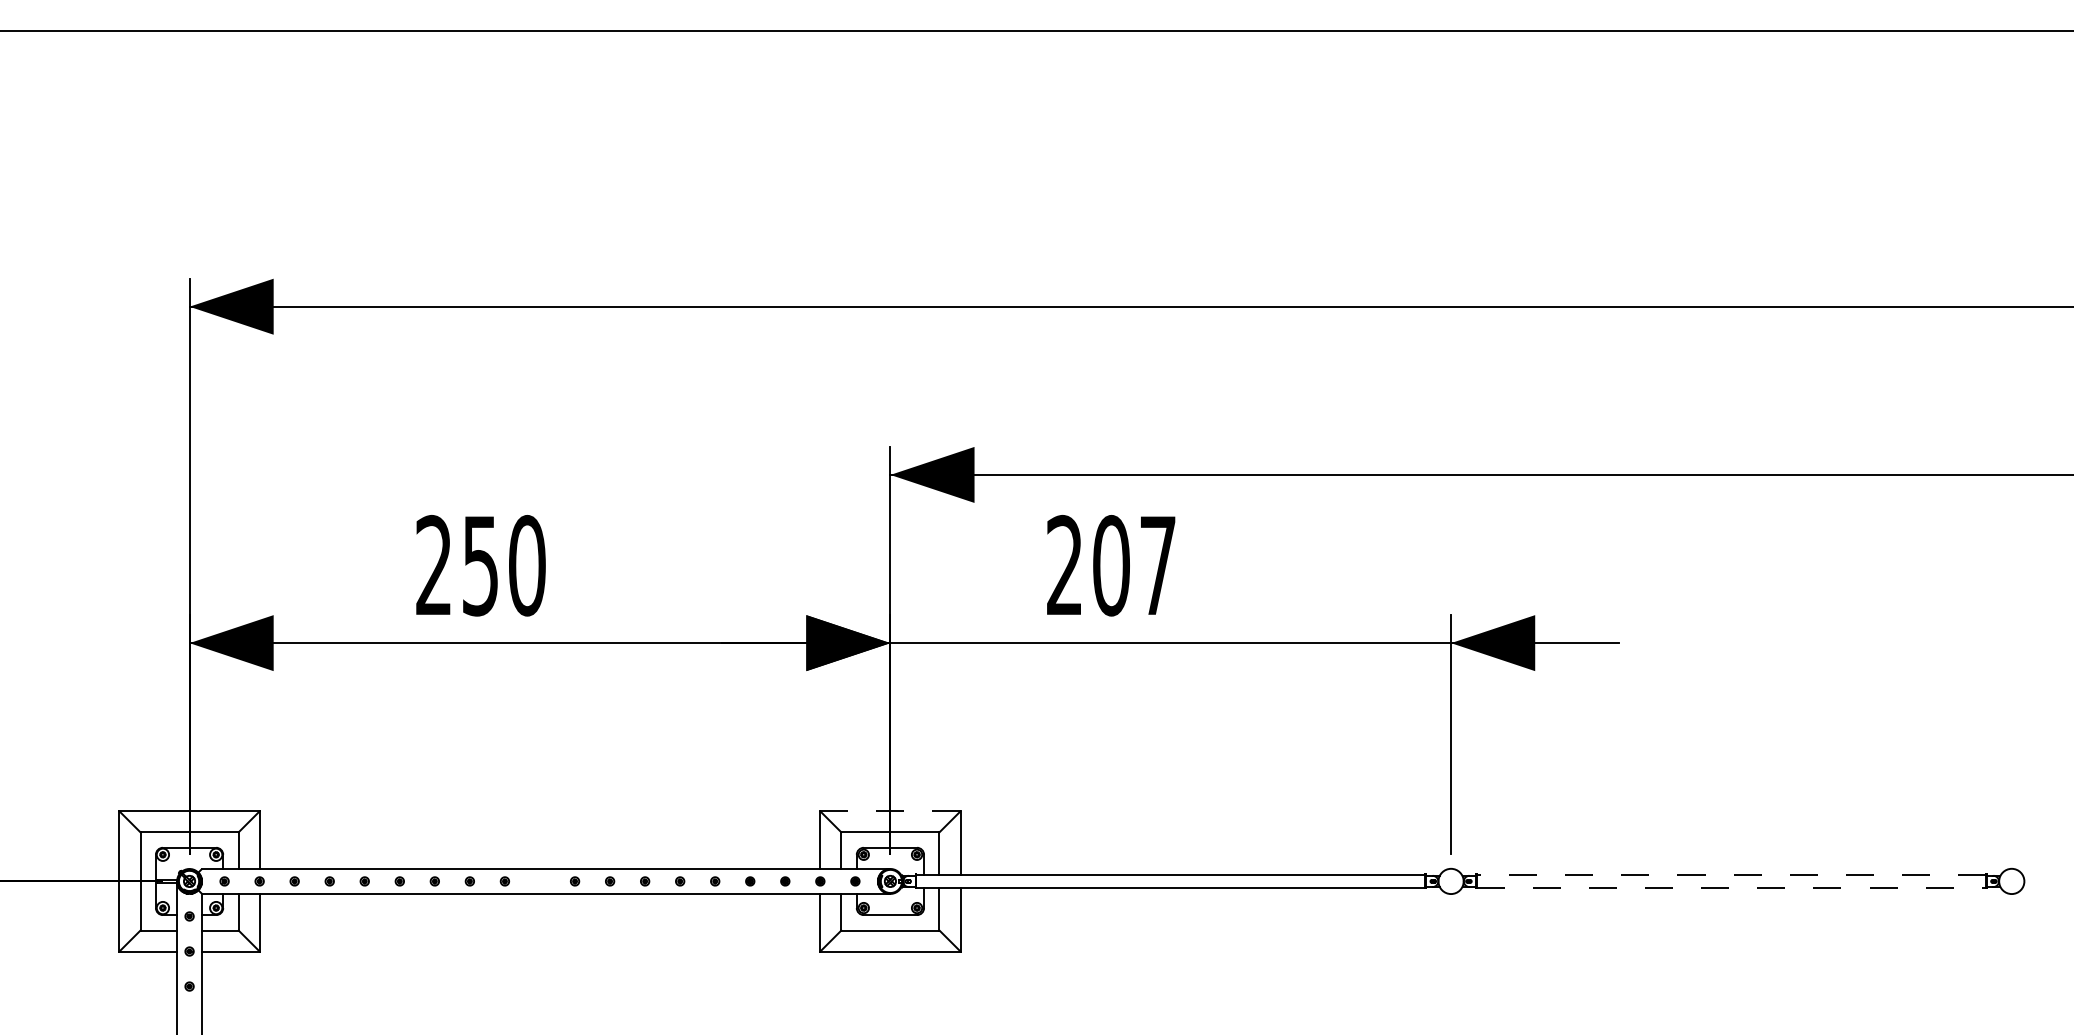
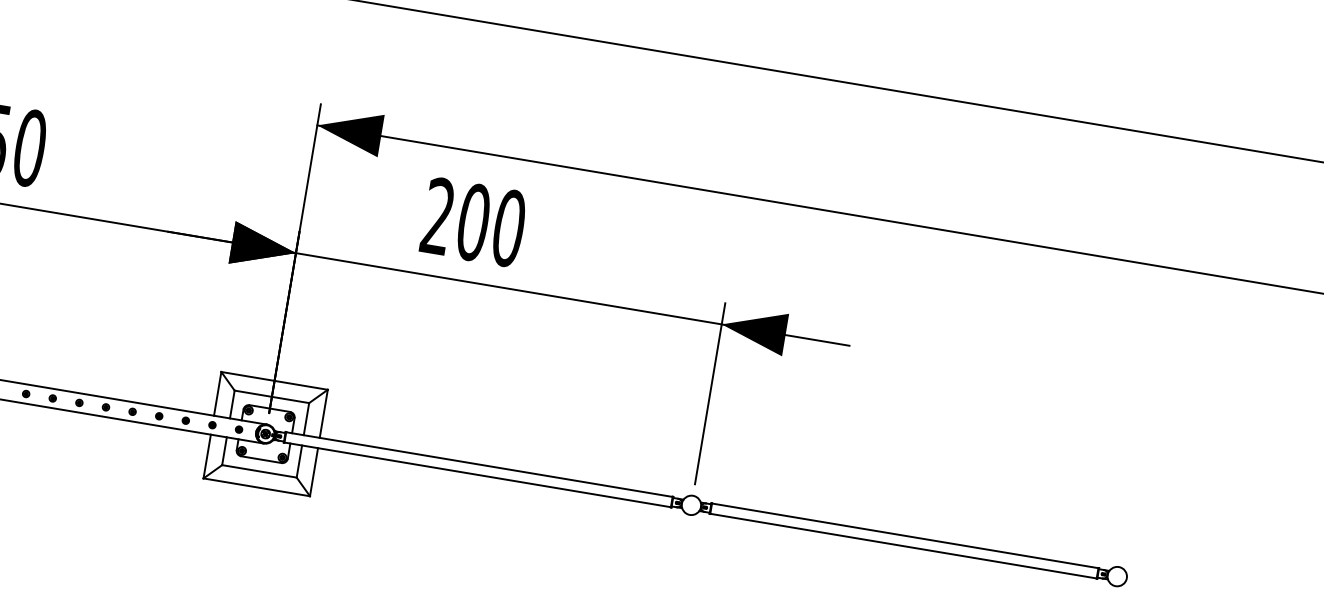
text: (1157, 565) -> (508, 228), 207 -> 200
line: (889, 811) -> (273, 380), dashed -> solid
line: (1730, 874) -> (904, 535), dashed -> solid
line: (1731, 888) -> (903, 546), dashed -> solid

